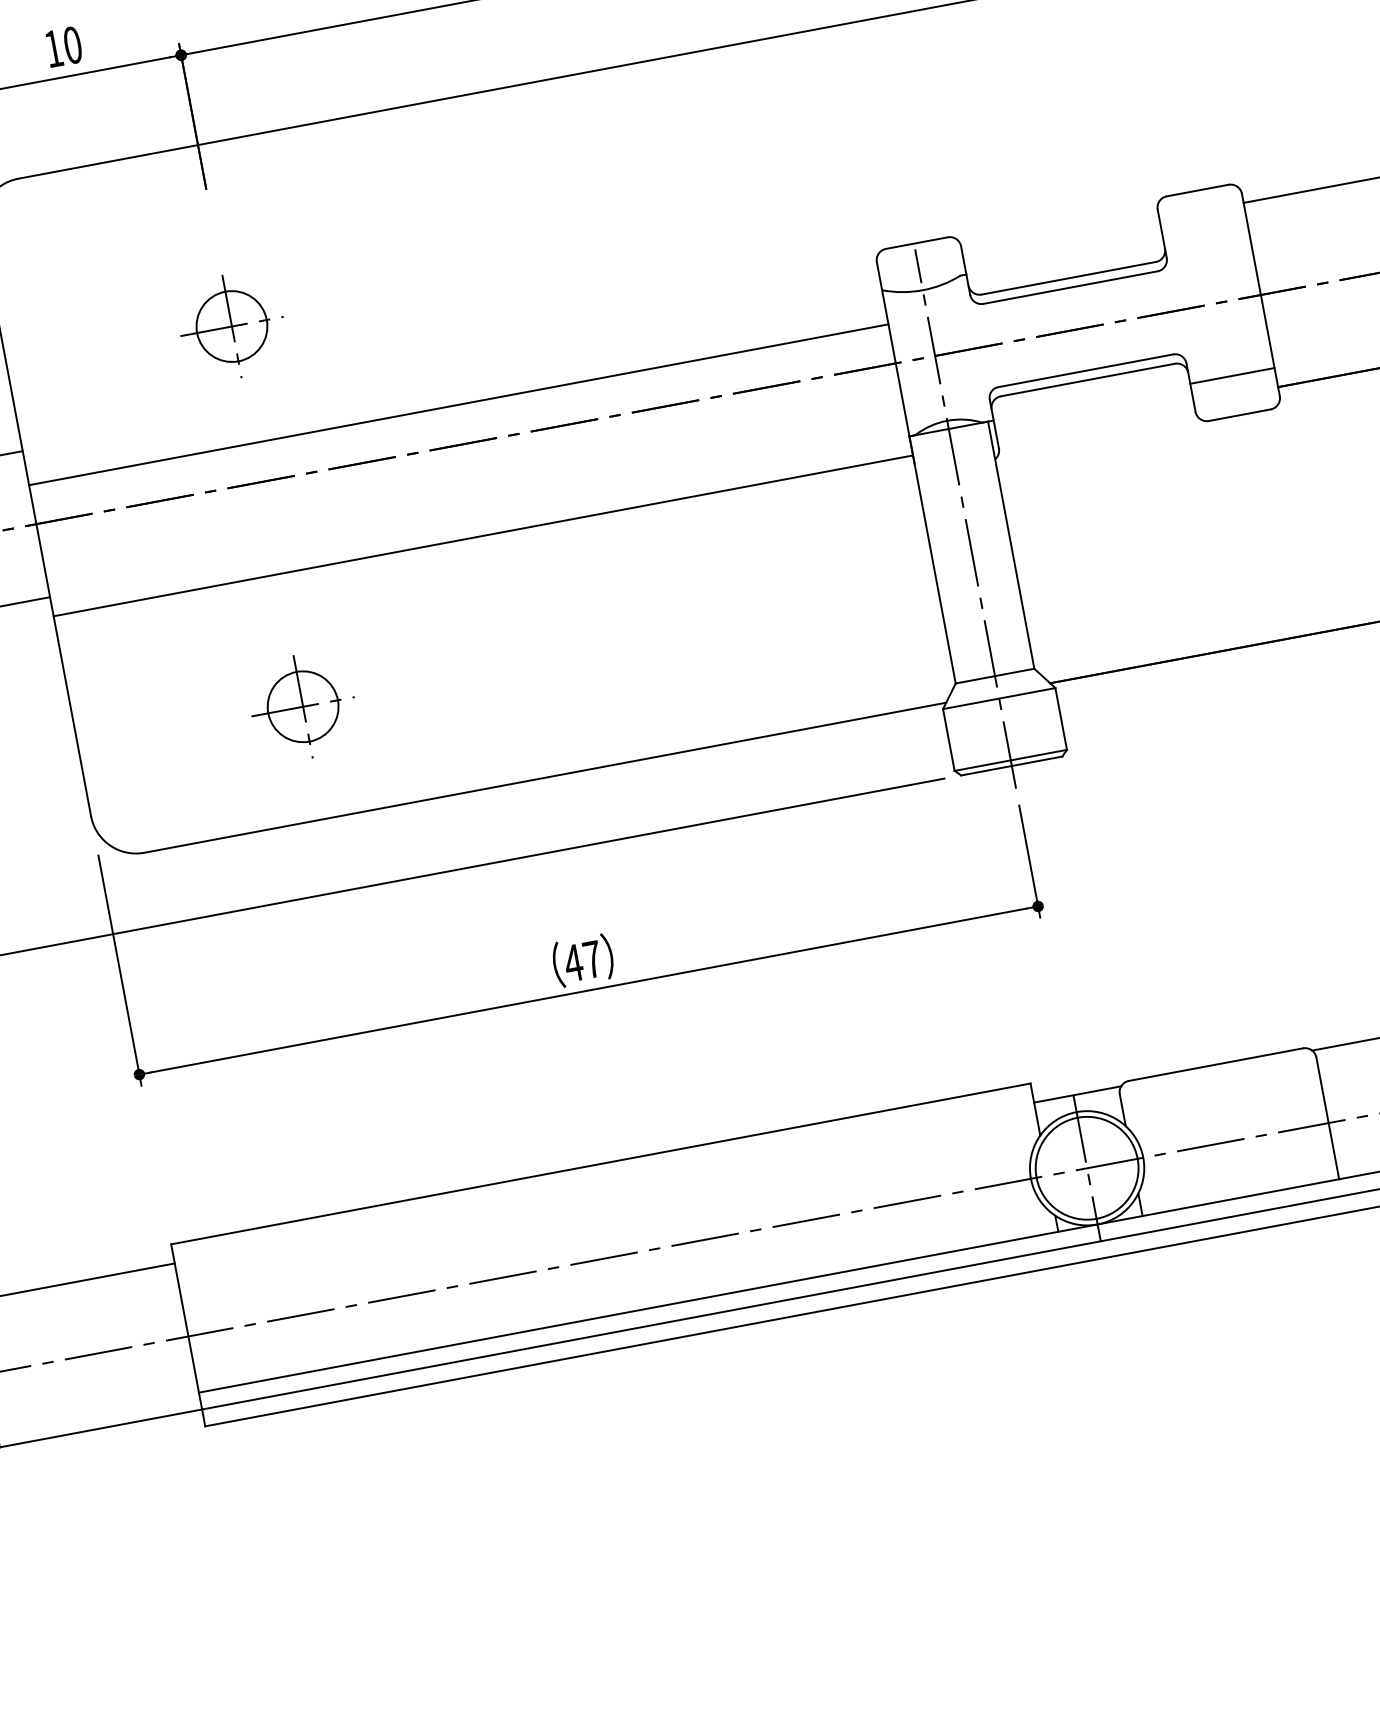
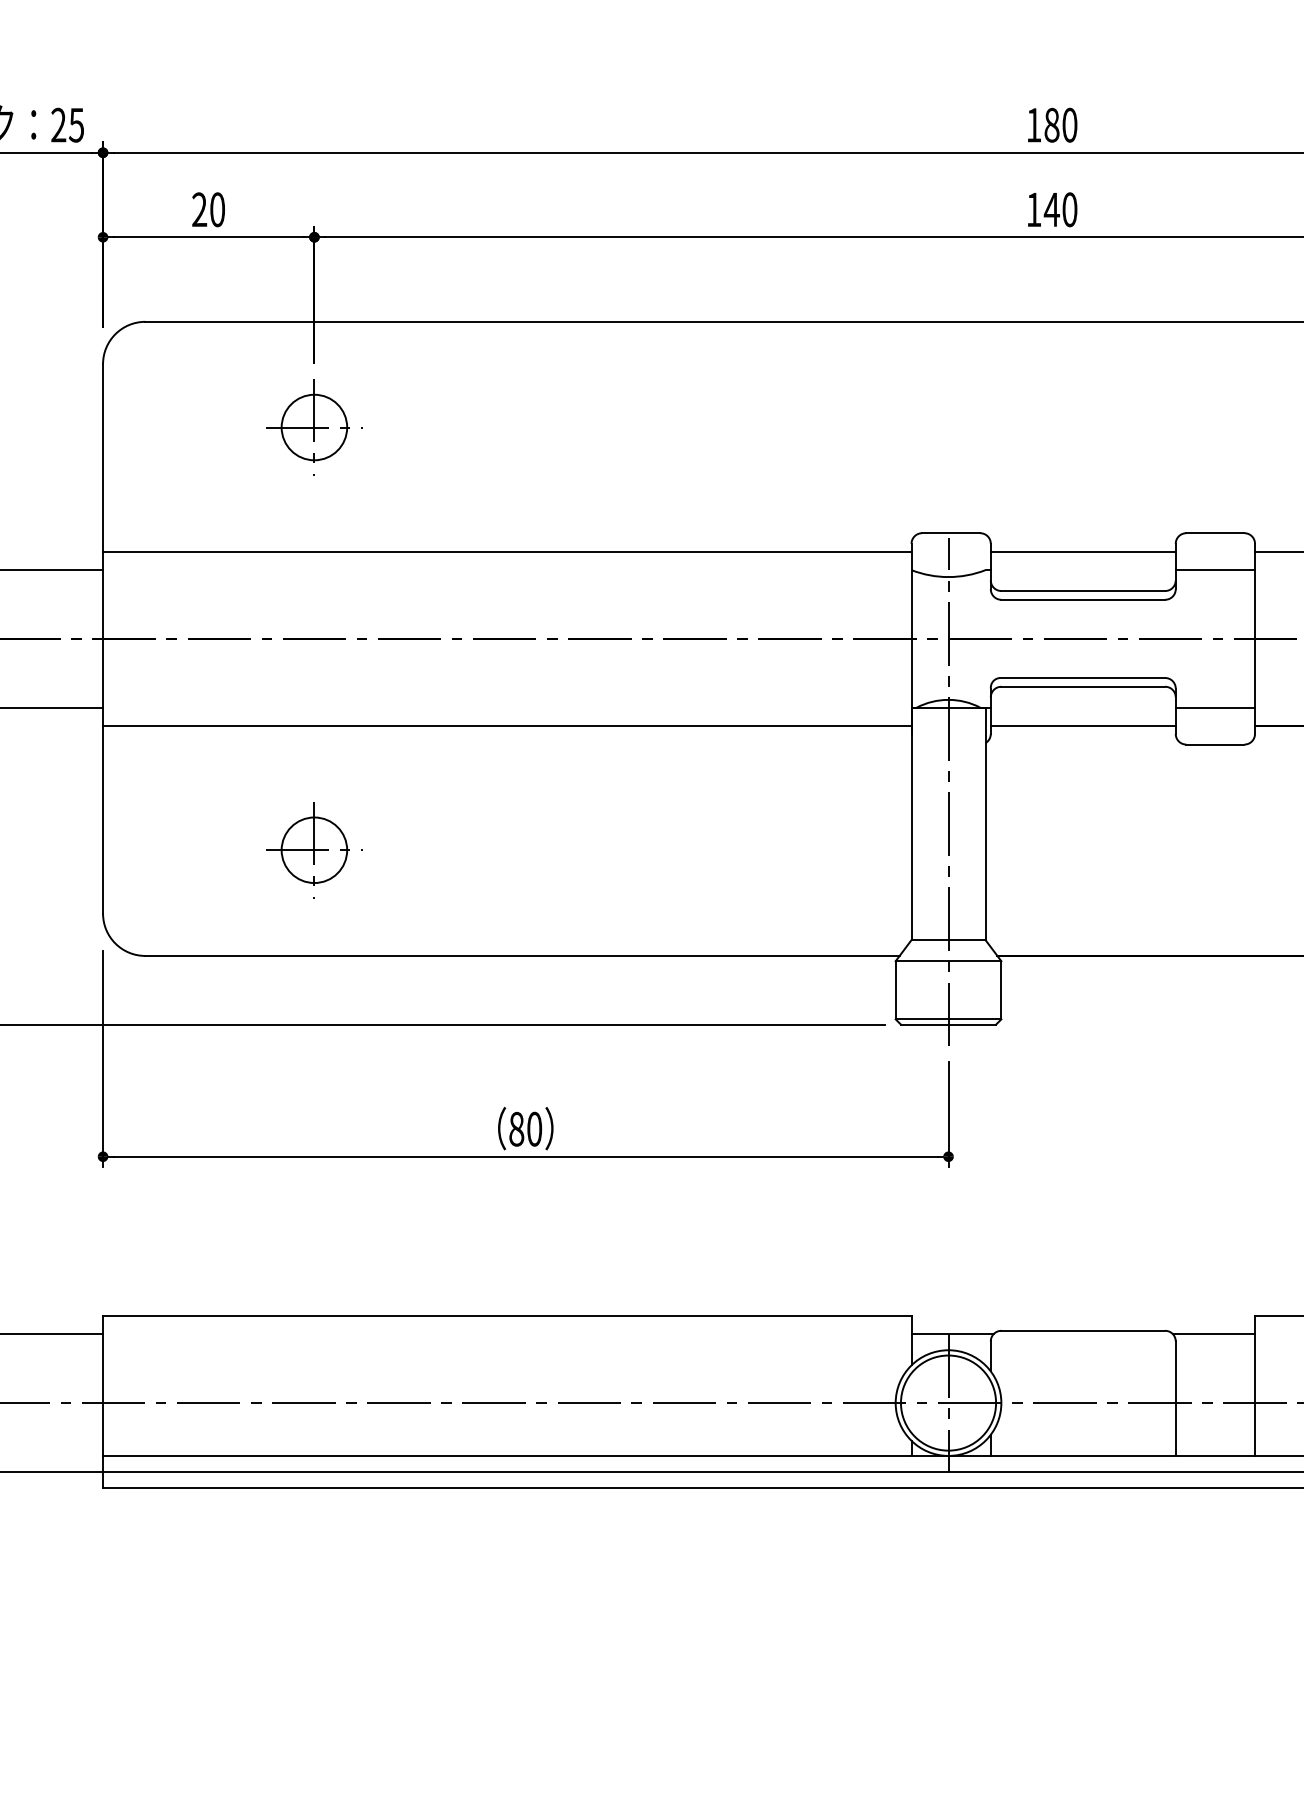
text: (53, 48) -> (199, 209), 10 -> 20
line: (1205, 230) -> (1215, 570), added
line: (1060, 237) -> (1082, 552), added
part: (232, 326) -> (314, 427), moved
line: (459, 405) -> (507, 552), moved
line: (1094, 421) -> (1082, 725), added
text: (582, 960) -> (525, 1128), 47 -> 80

